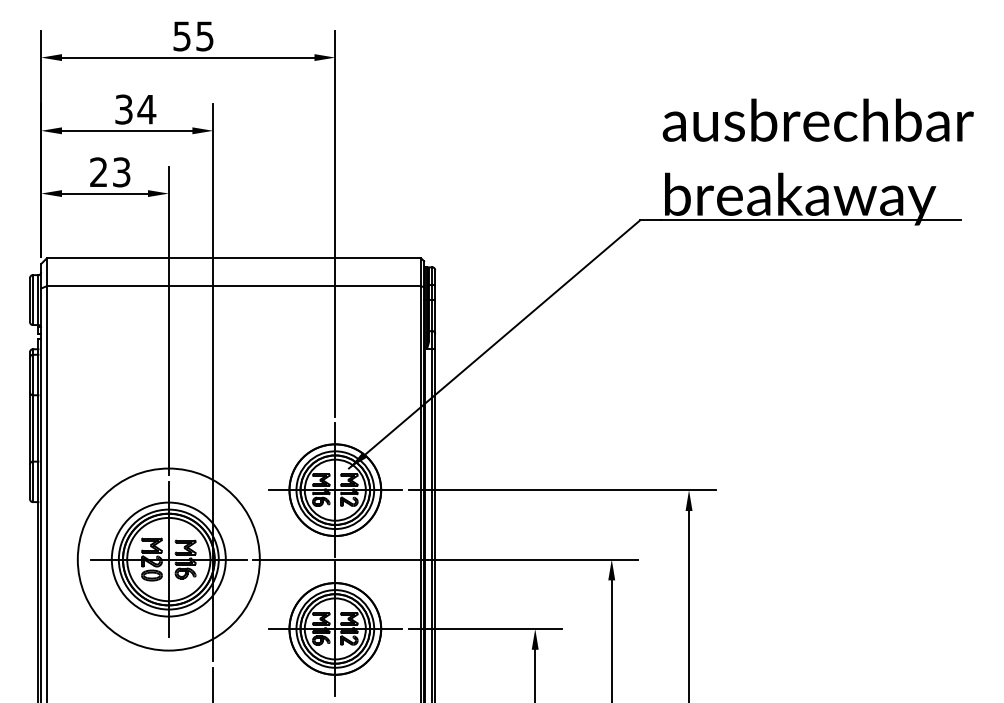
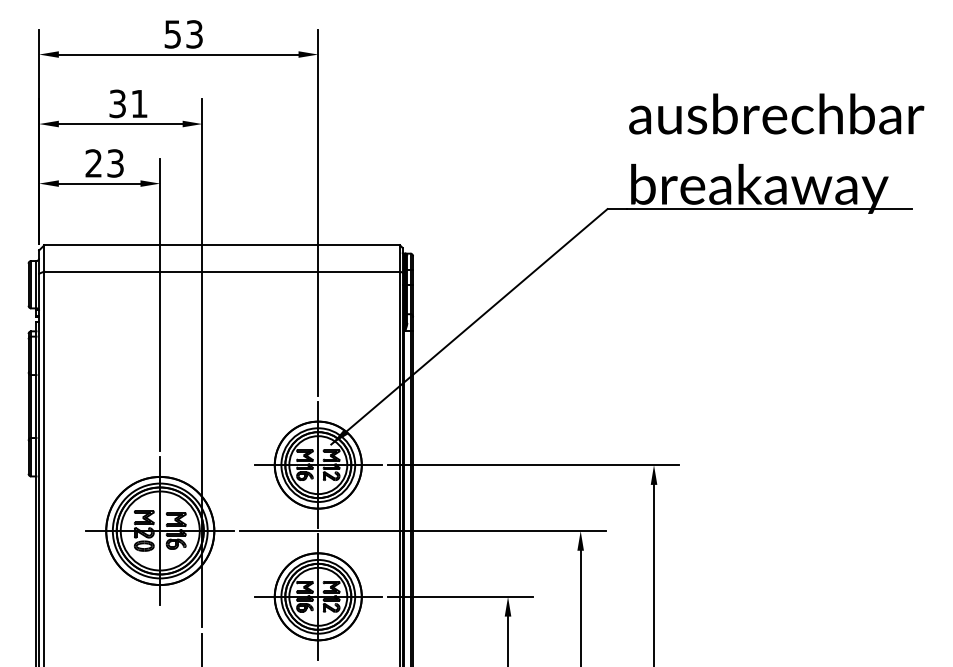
text: (204, 36) -> (194, 34), 55 -> 53
text: (146, 109) -> (139, 103), 34 -> 31
circle: (169, 559) -> (160, 530), size x0.62

